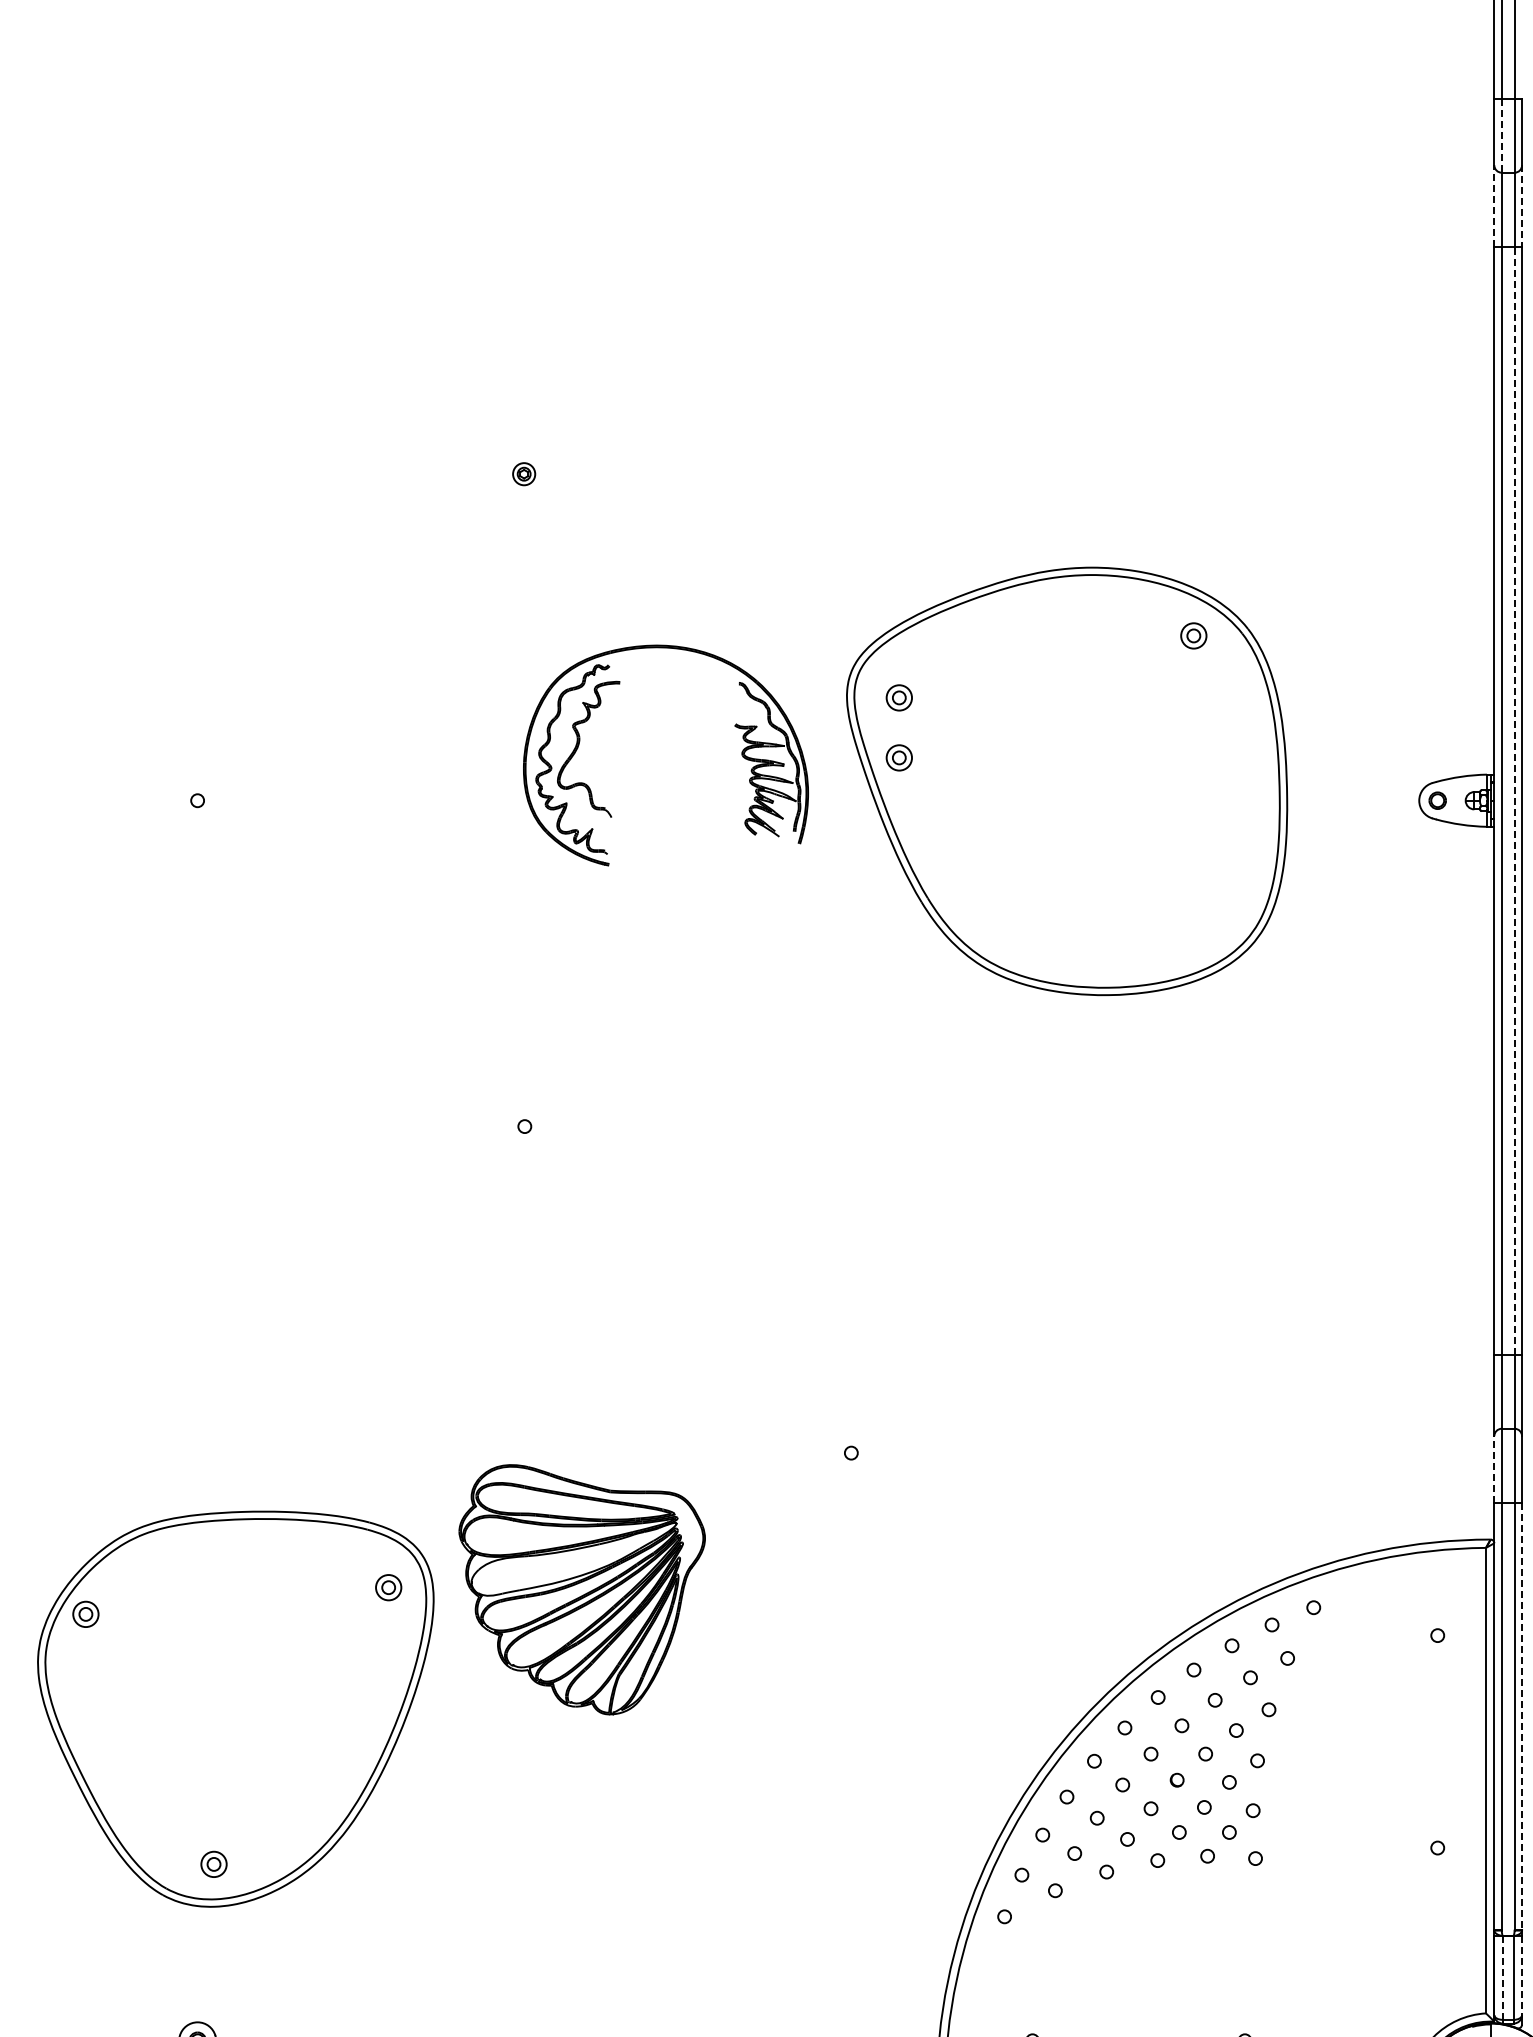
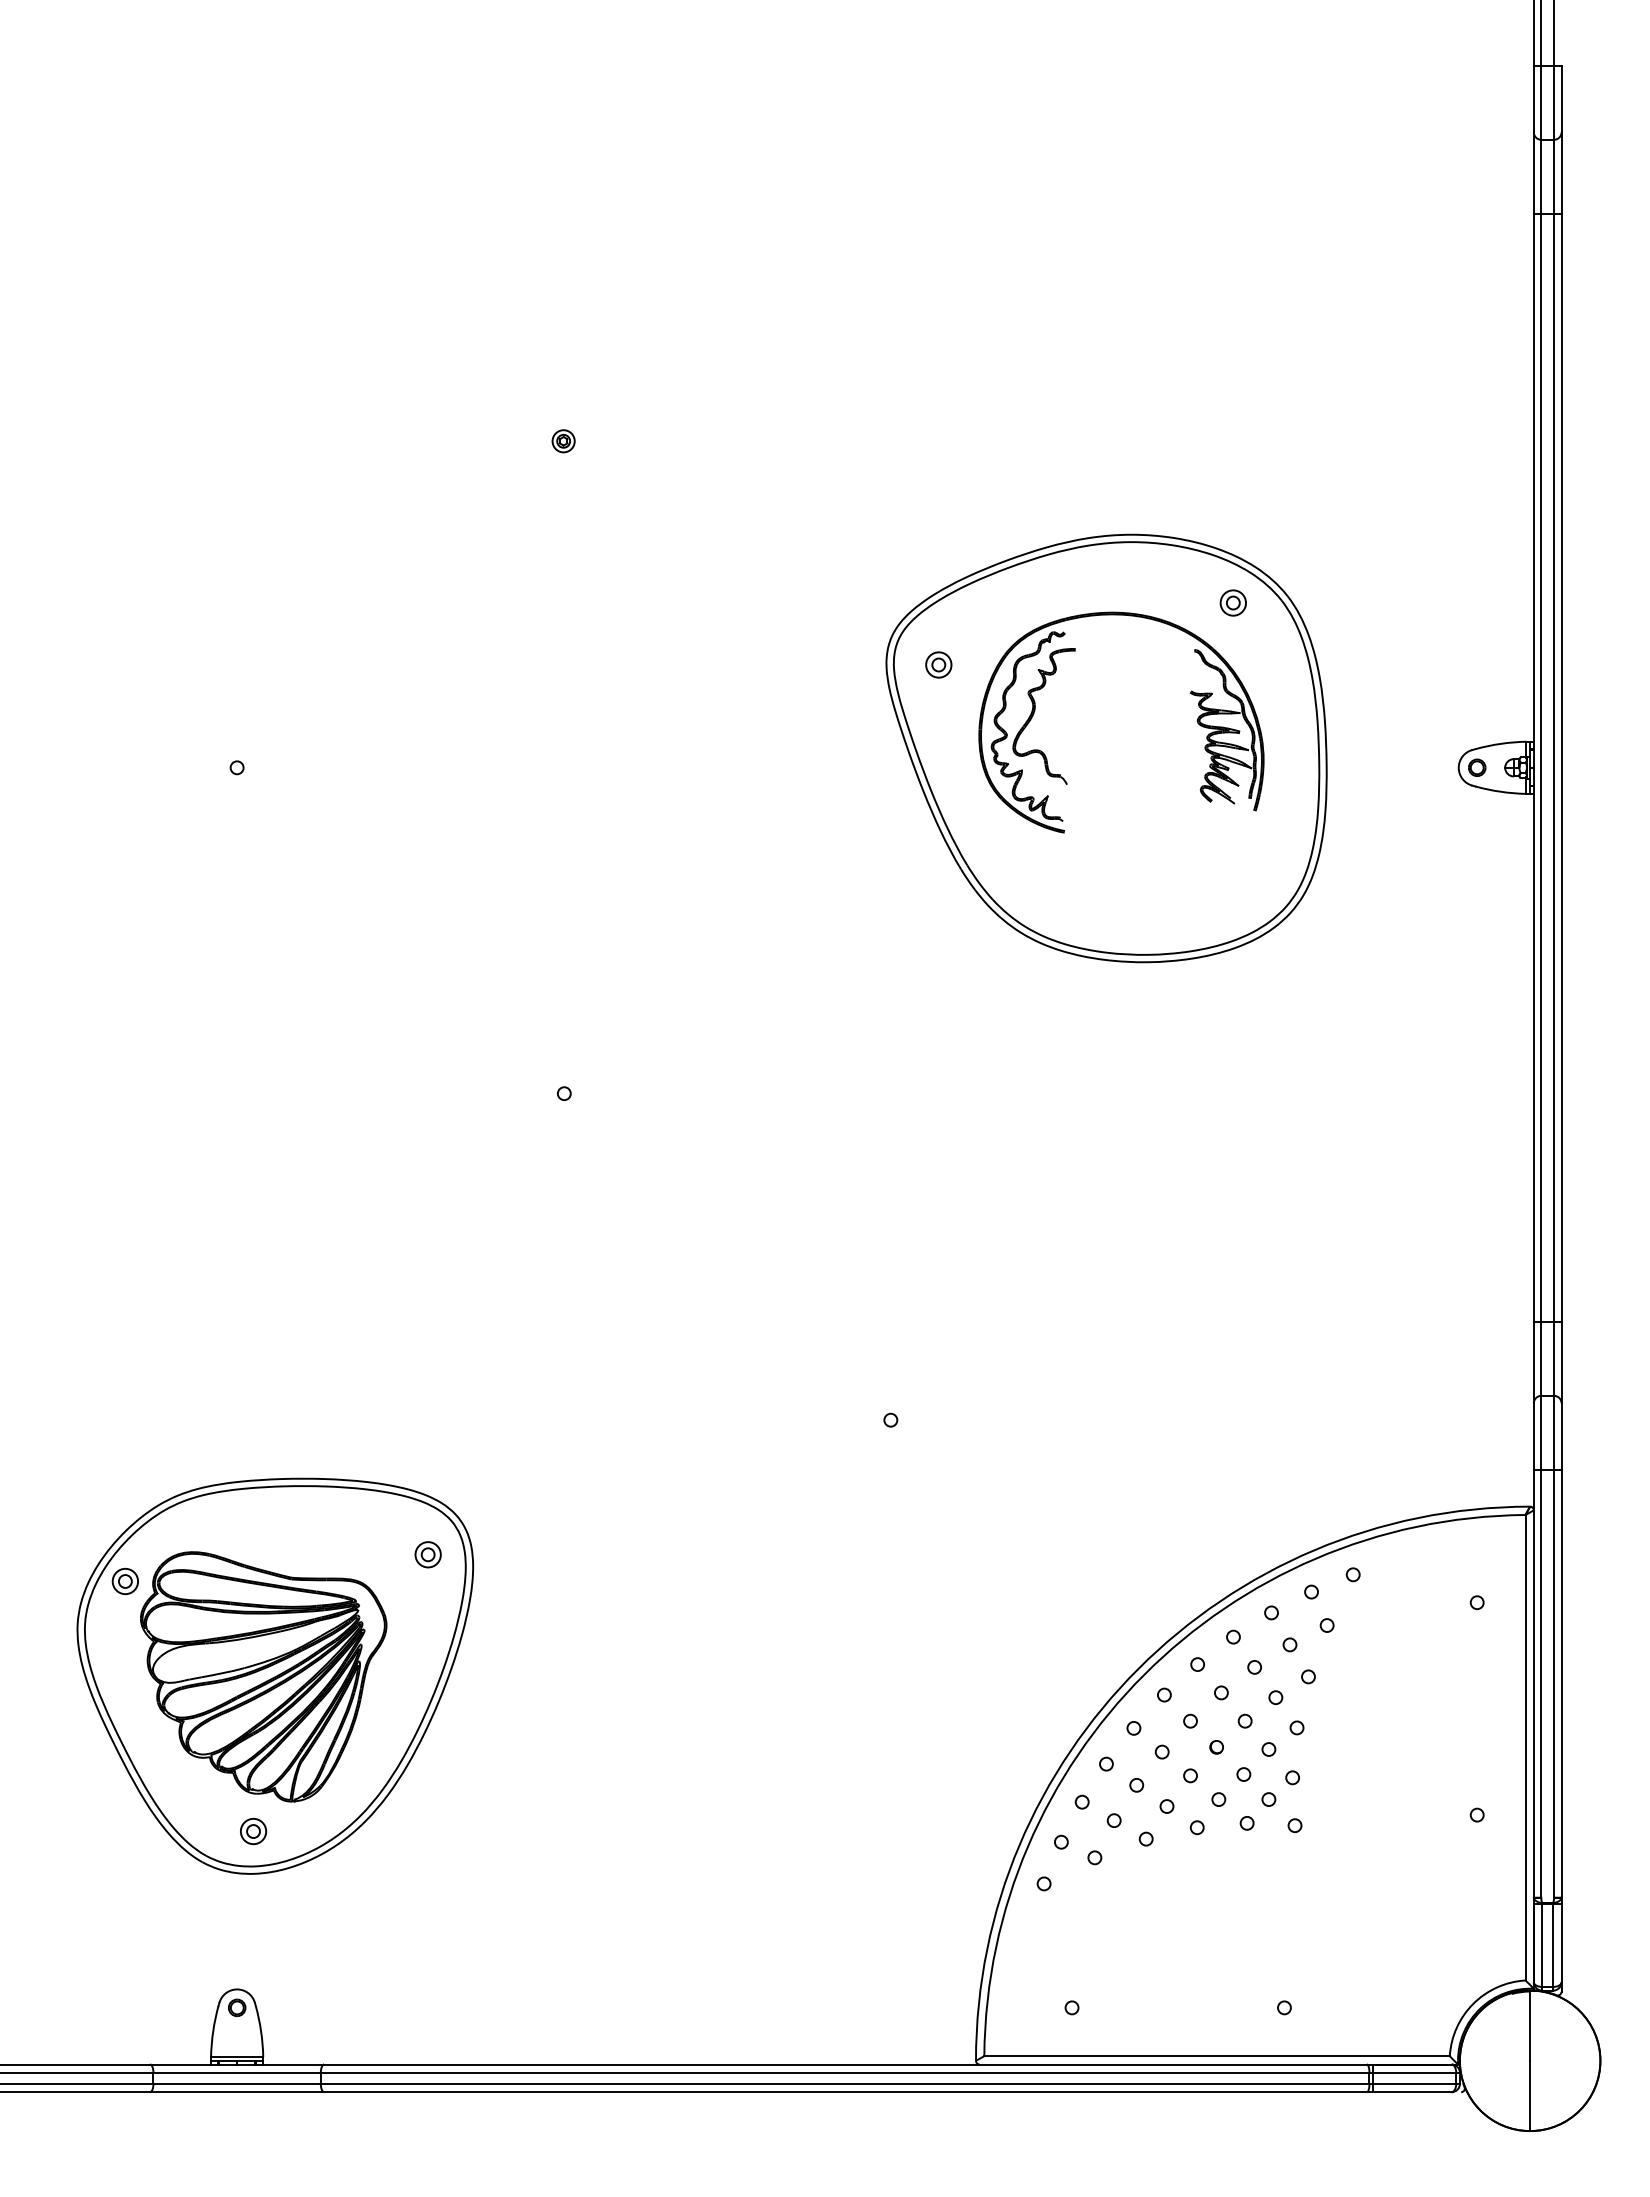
line: (1502, 135) -> (1541, 102), dashed -> solid
line: (1494, 206) -> (1533, 173), dashed -> solid
line: (1522, 206) -> (1561, 173), dashed -> solid
part: (734, 726) -> (1189, 693), moved
part: (899, 757) -> (938, 724), removed
line: (1515, 800) -> (1554, 767), dashed -> solid
line: (1494, 1469) -> (1533, 1436), dashed -> solid
part: (582, 1589) -> (263, 1676), moved
line: (1522, 1716) -> (1561, 1683), dashed -> solid
line: (1522, 1976) -> (1561, 1943), dashed -> solid
line: (1503, 1978) -> (1542, 1945), dashed -> solid

